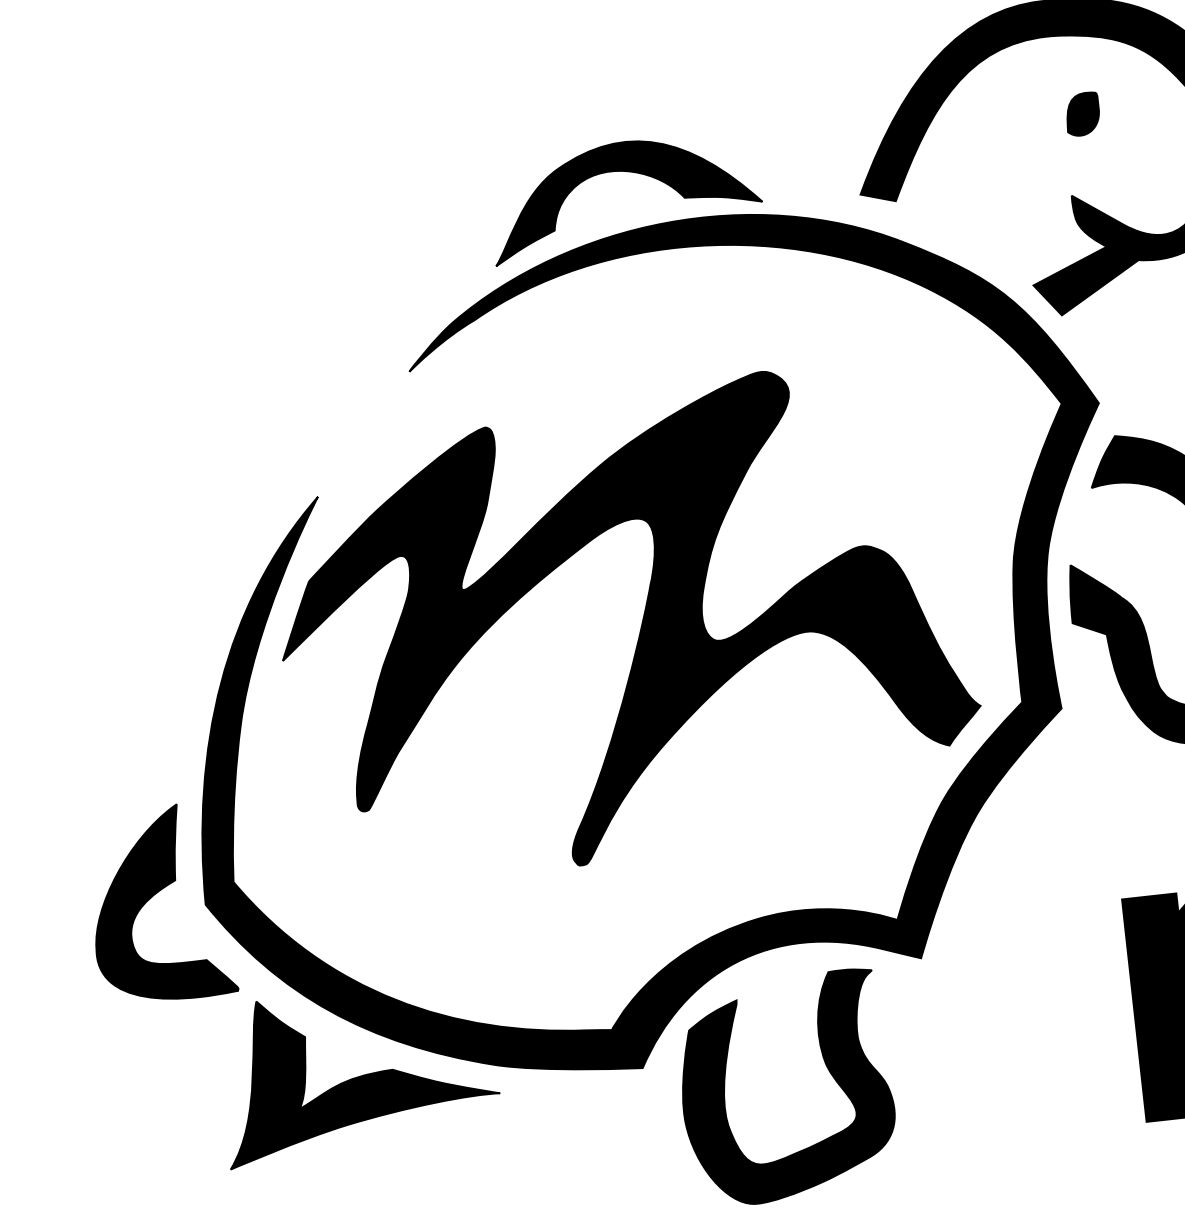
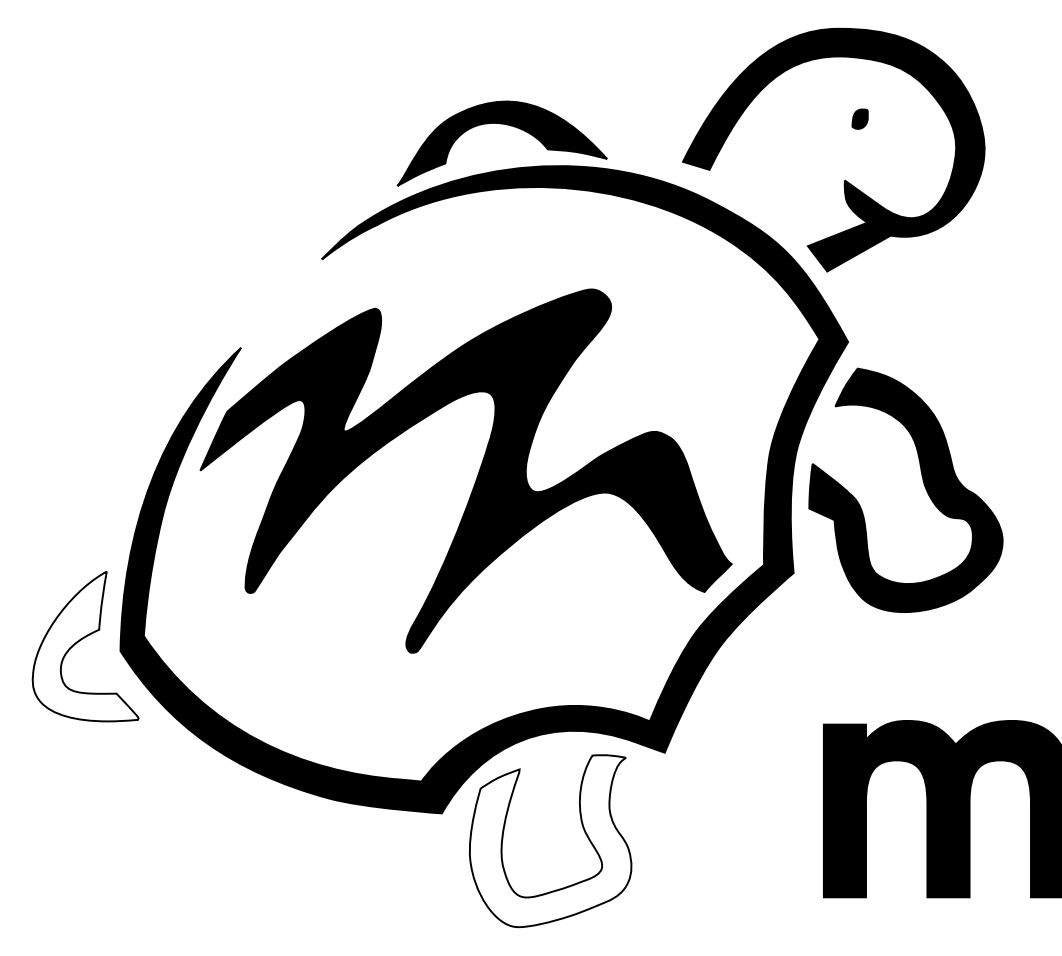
part: (1081, 114) -> (859, 119), size x0.6
fill: (159, 903) -> (85, 646), removed
part: (358, 1073) -> (223, 793), removed
fill: (786, 1088) -> (550, 841), removed

